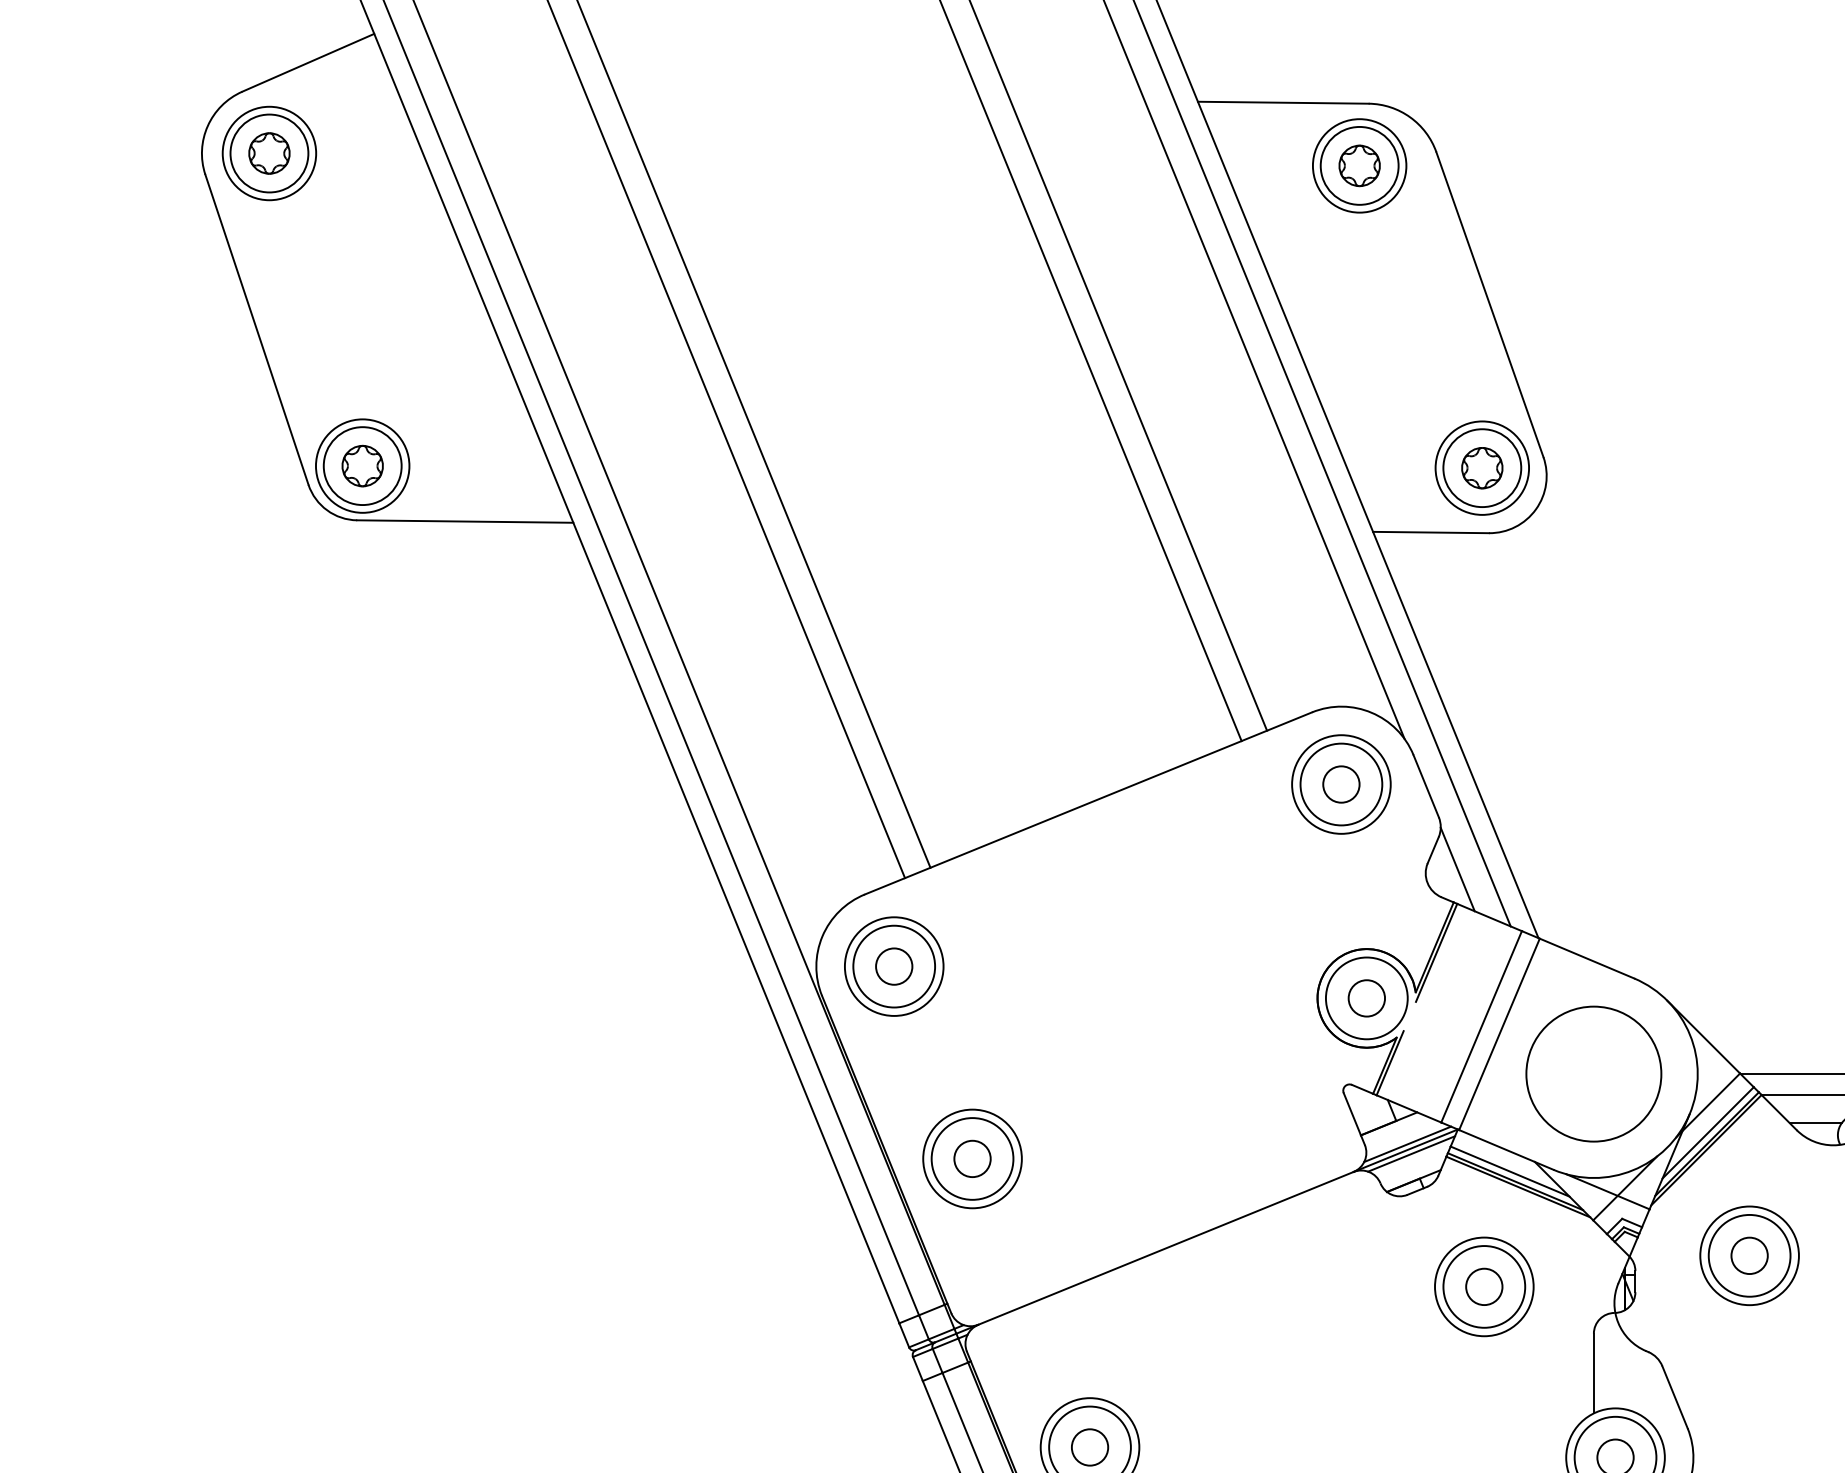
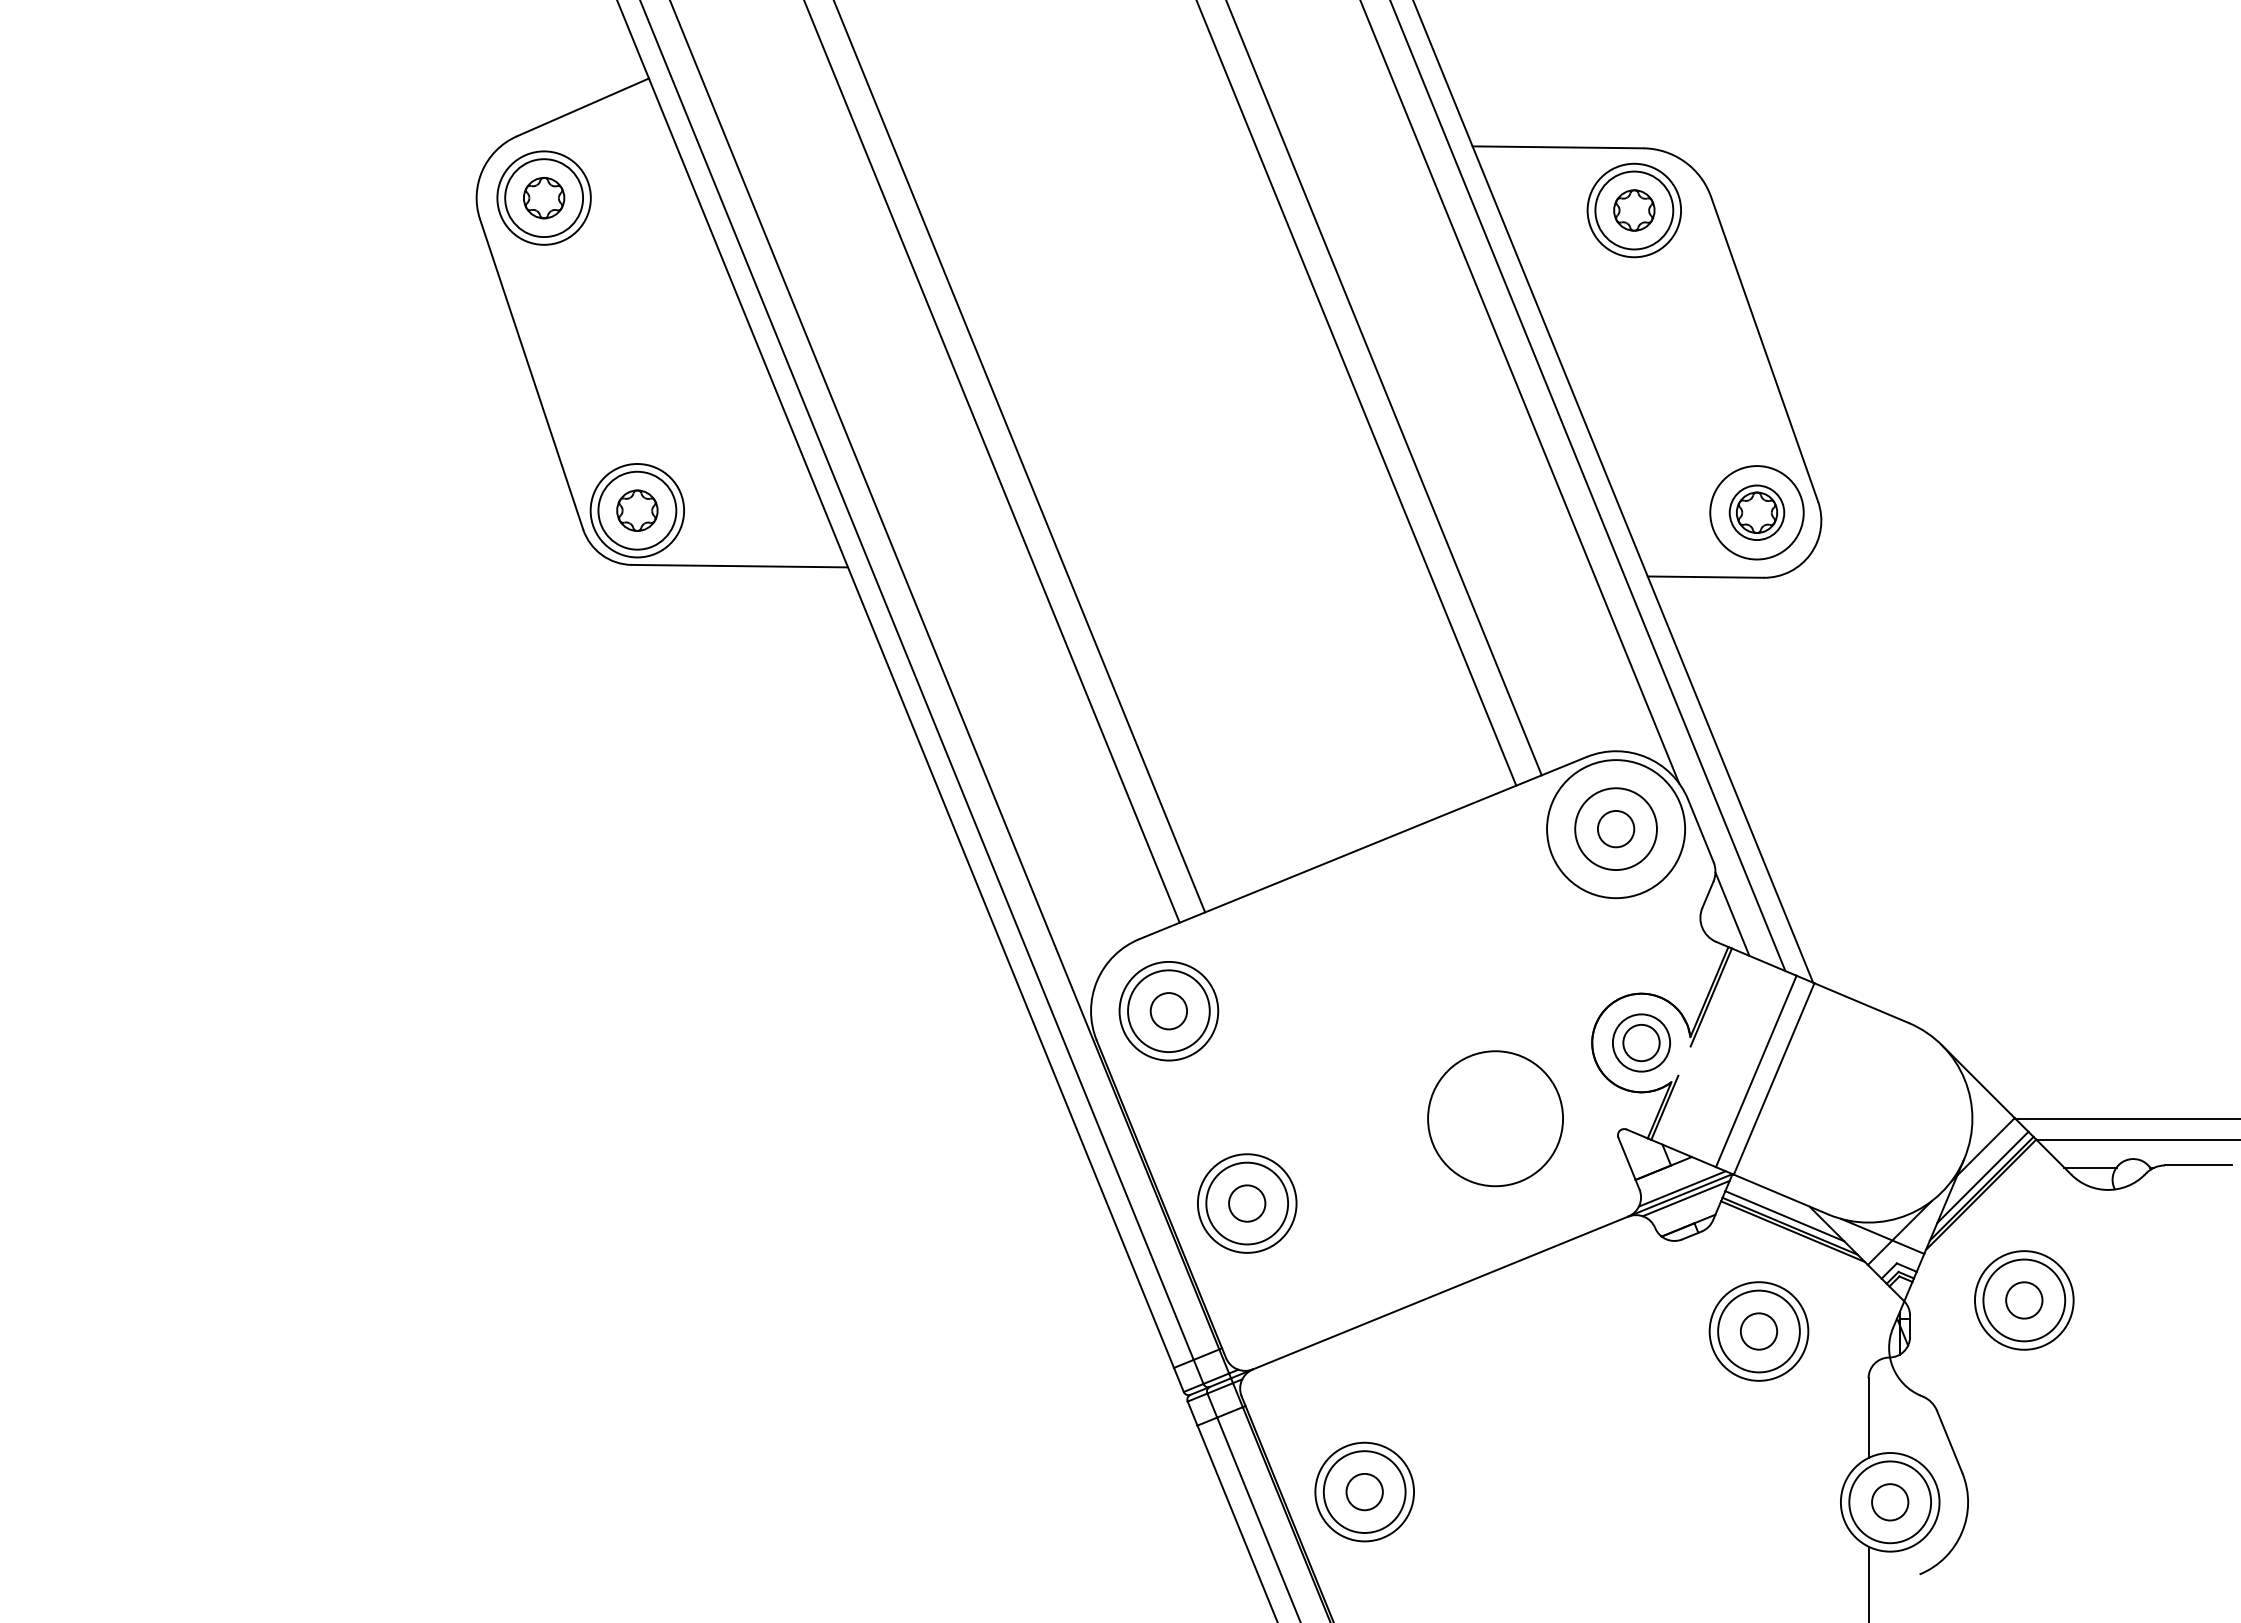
circle: (1481, 467) -> (1756, 512), size x0.7
circle: (1340, 783) -> (1615, 828), size x1.4
circle: (1366, 997) -> (1641, 1042), size x0.7
circle: (1593, 1073) -> (1495, 1118), moved

